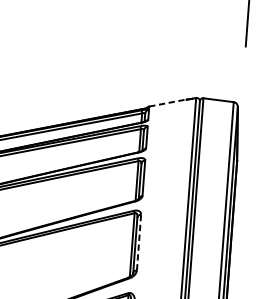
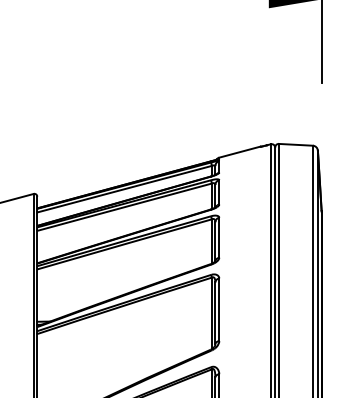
line: (168, 103) -> (240, 152), dashed -> solid
line: (139, 242) -> (219, 309), dashed -> solid

